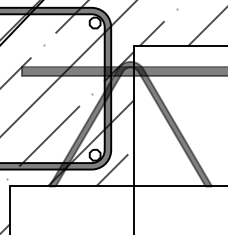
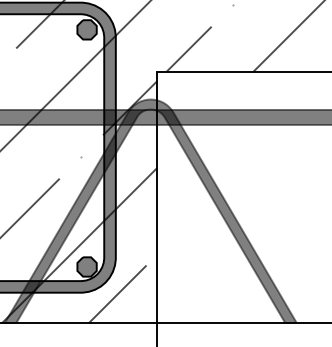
fill: (94, 22) -> (85, 28), added
fill: (94, 154) -> (85, 265), added

